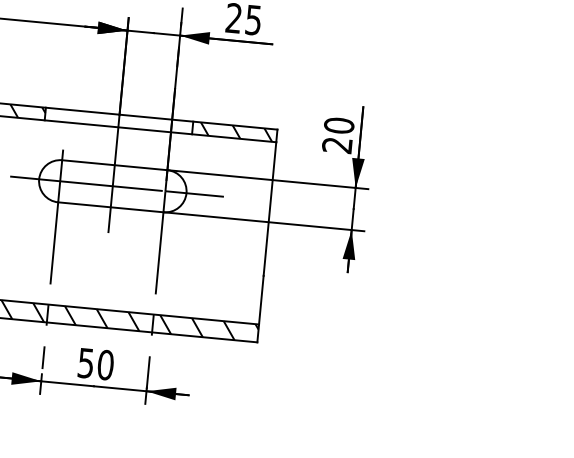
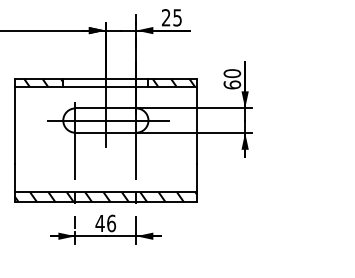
text: (337, 144) -> (232, 84), 20 -> 60
text: (95, 364) -> (105, 223), 50 -> 46

